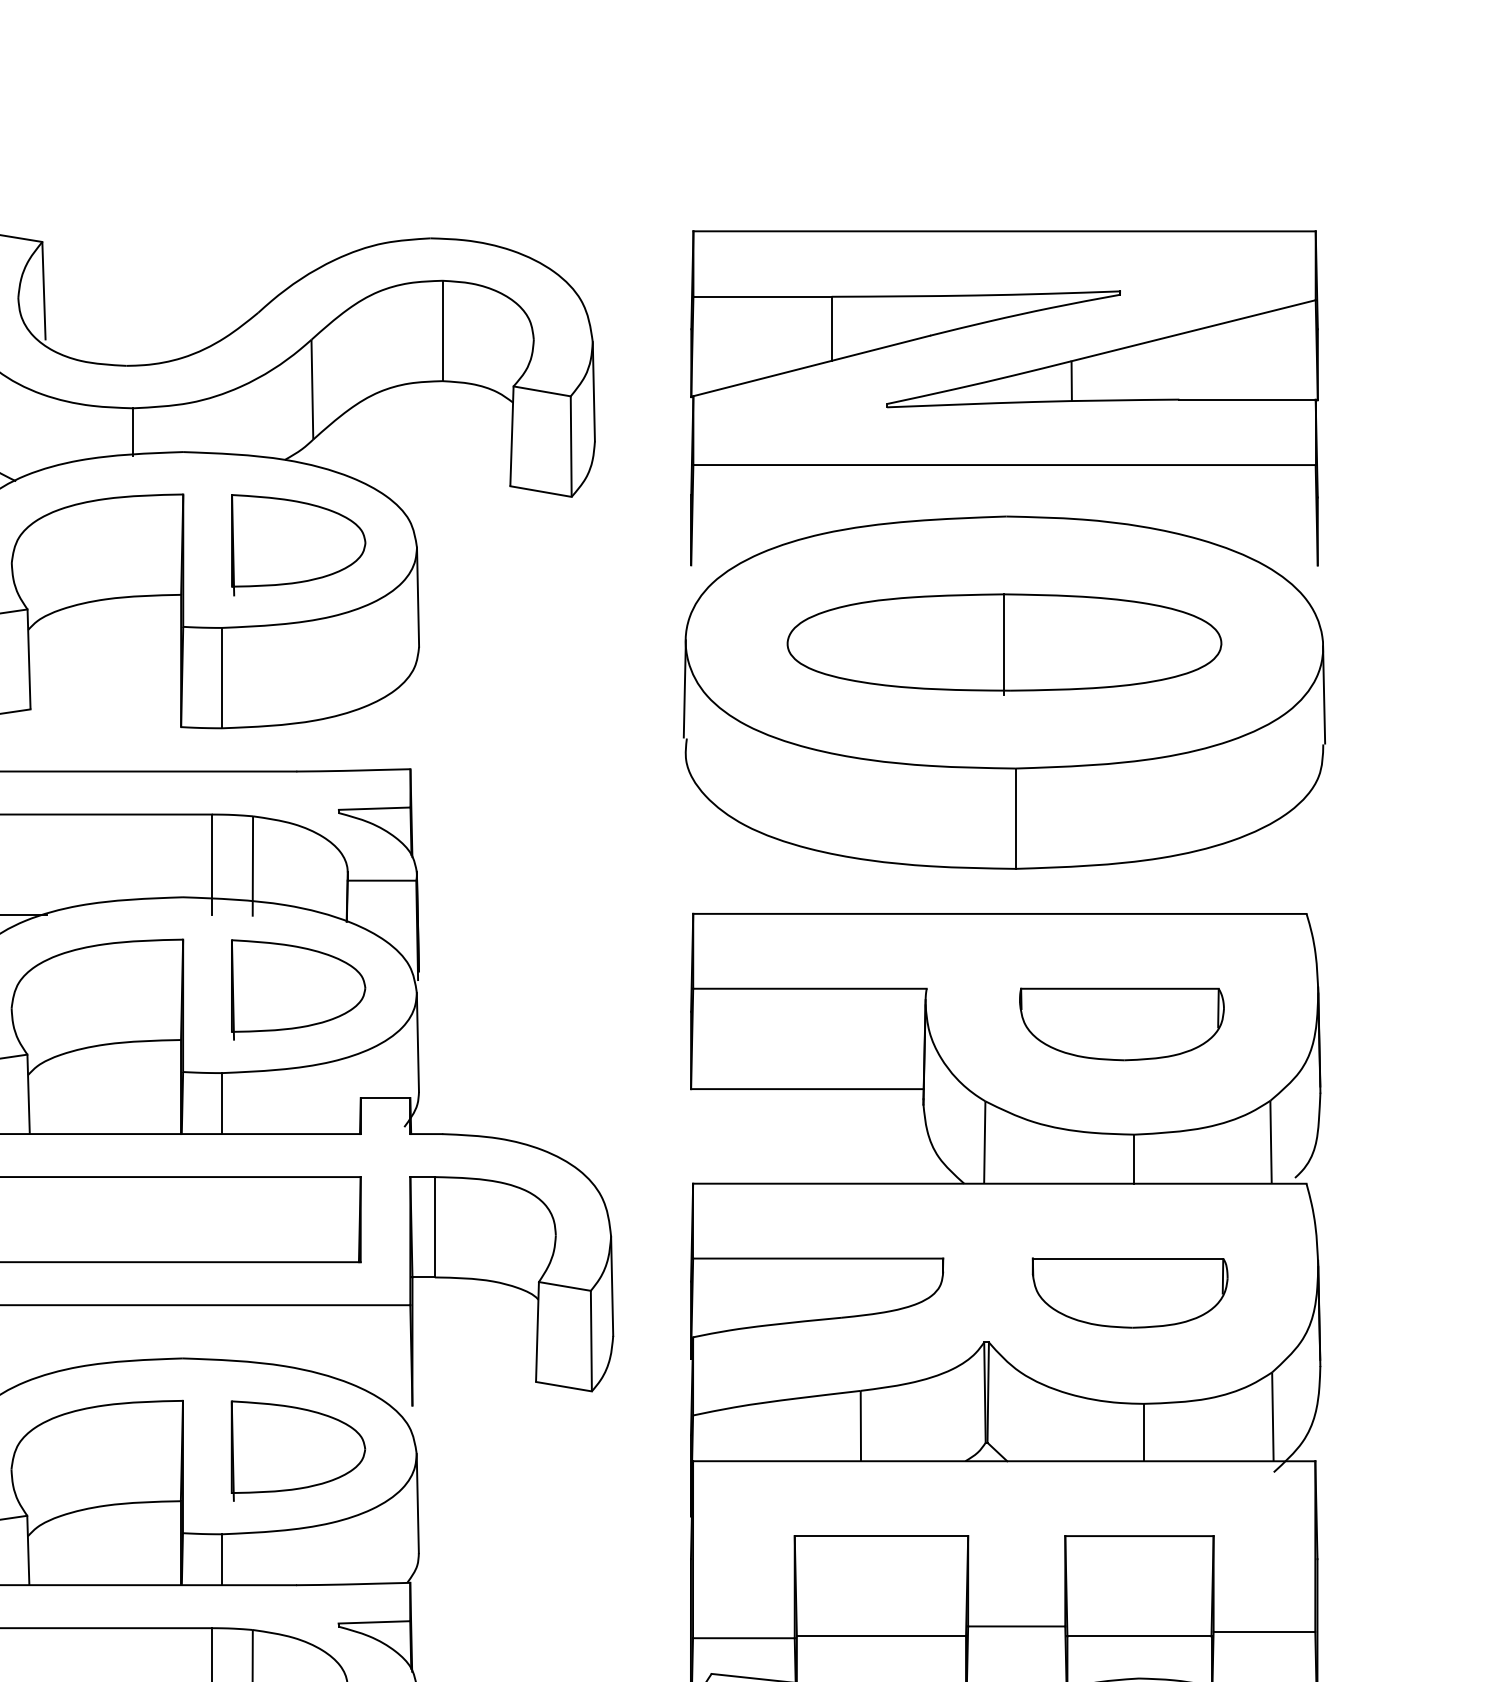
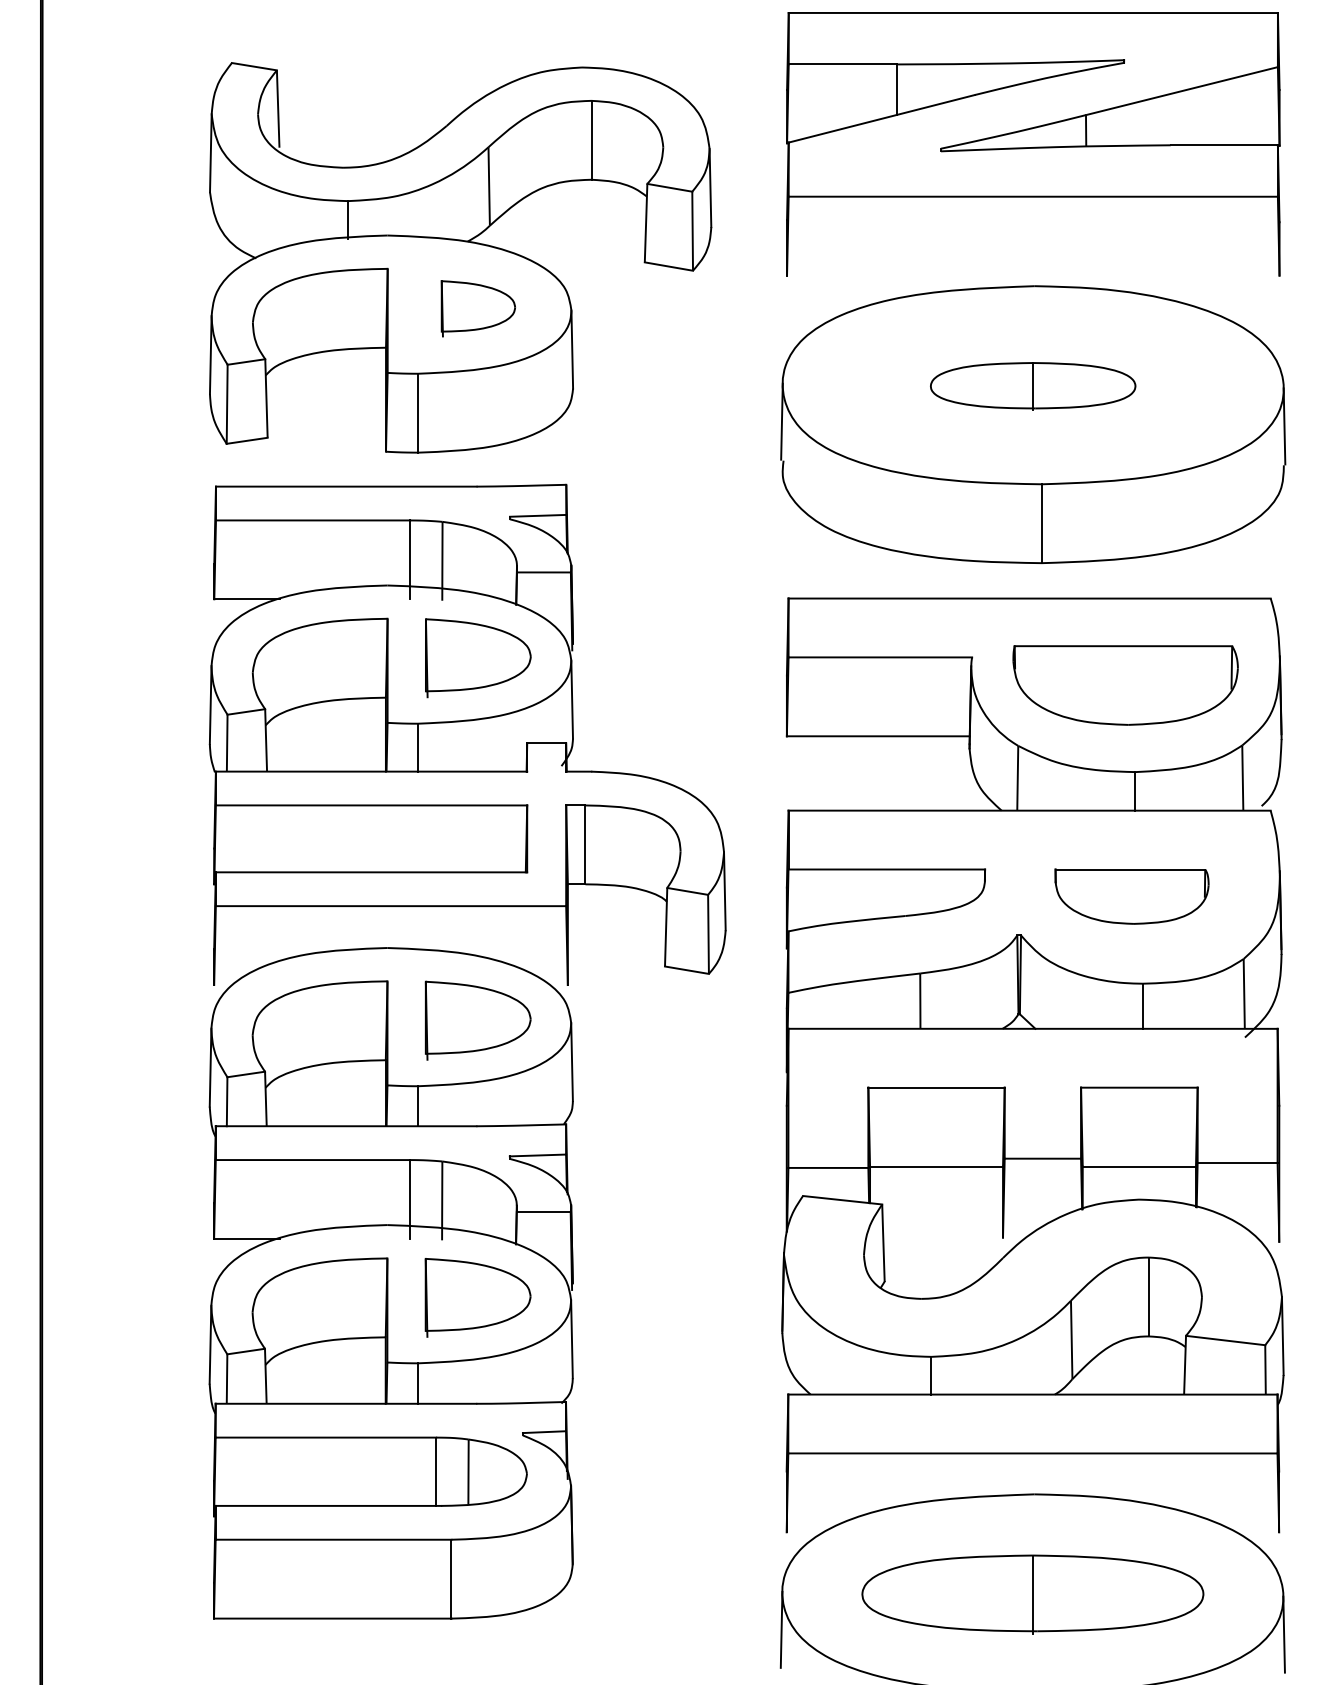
part: (1004, 398) -> (1033, 144), moved
part: (298, 544) -> (478, 308), size x0.7
part: (1003, 644) -> (1032, 386), size x0.6
part: (1121, 1024) -> (1125, 685), size x1.4

